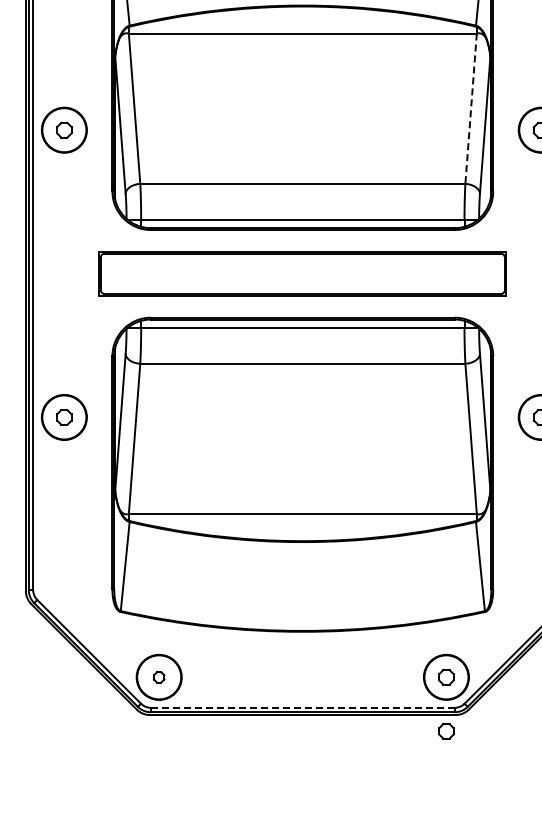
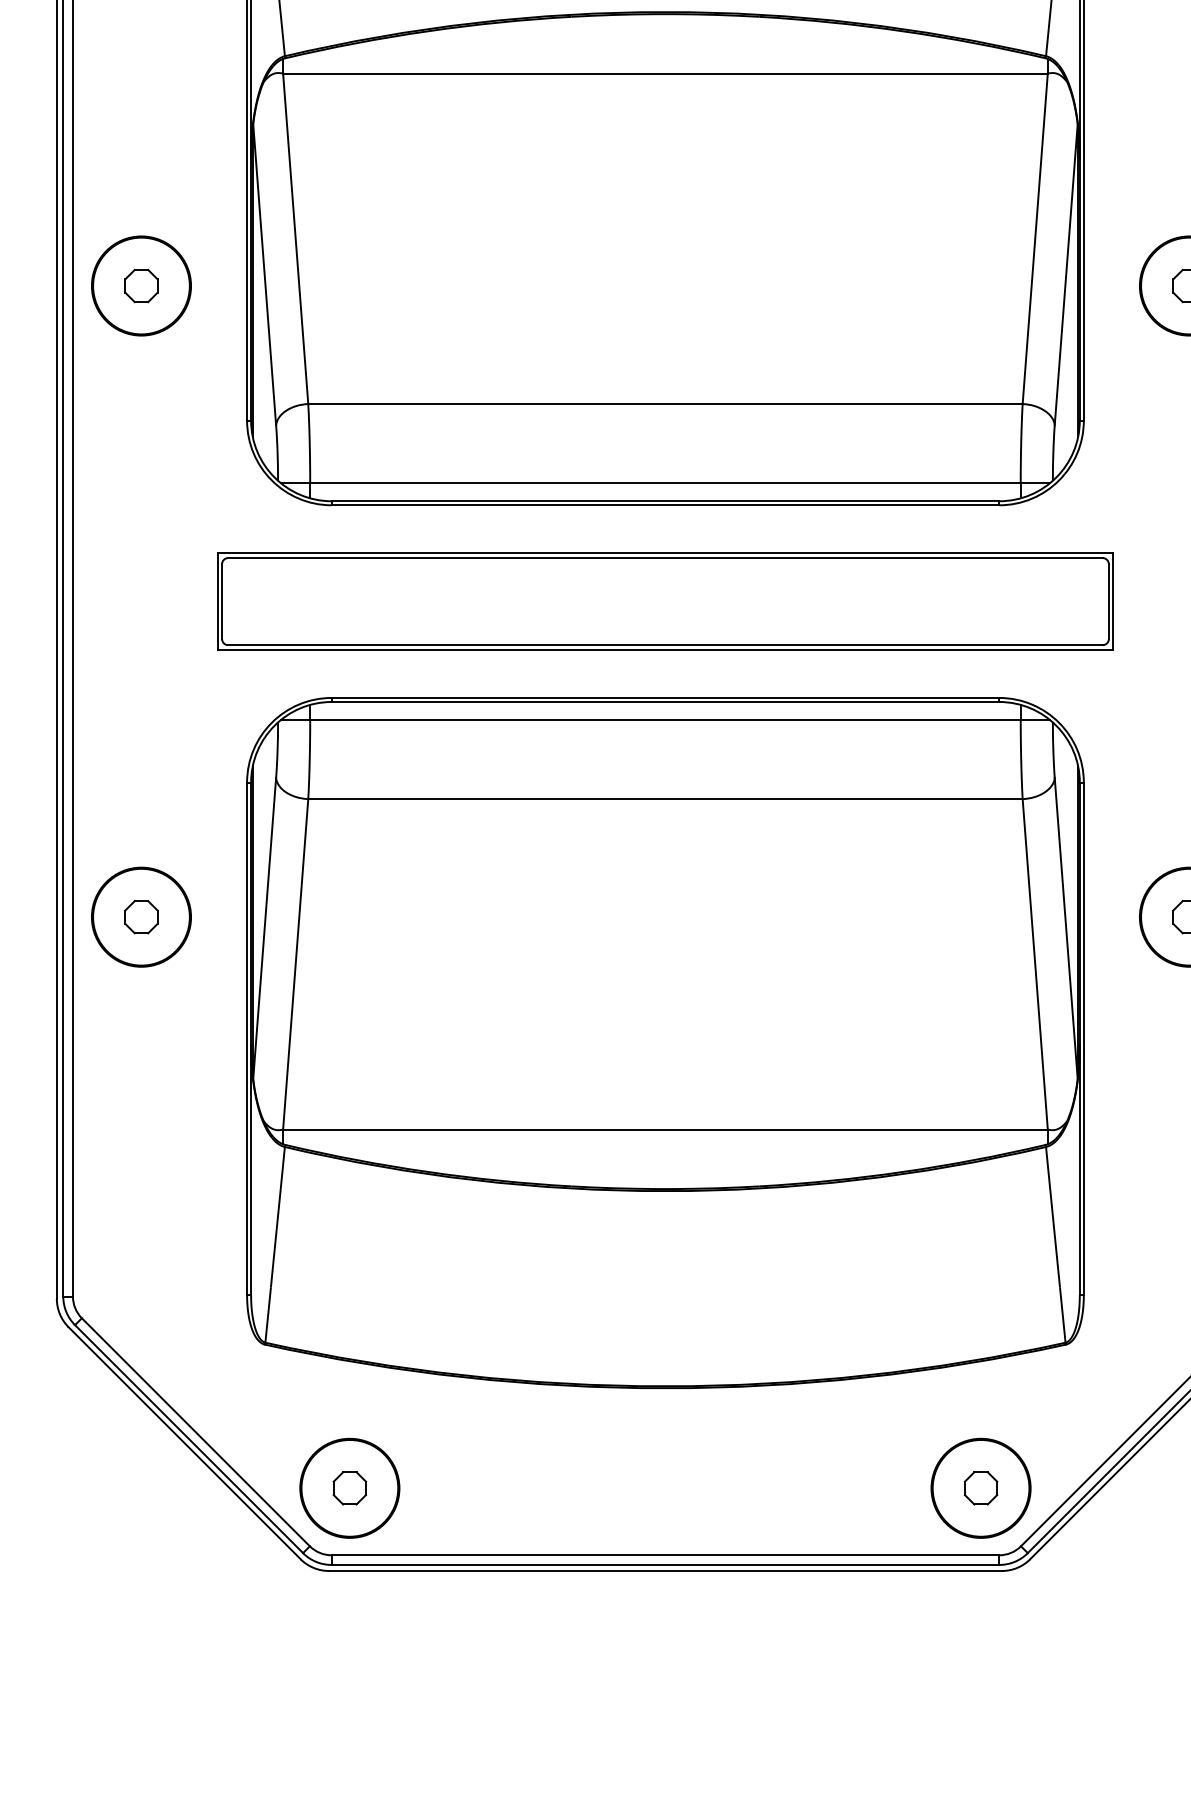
line: (471, 109) -> (1036, 240), dashed -> solid
part: (158, 677) -> (348, 1488), size x1.43
line: (302, 707) -> (664, 1554), dashed -> solid
part: (446, 731) -> (981, 1607), removed

